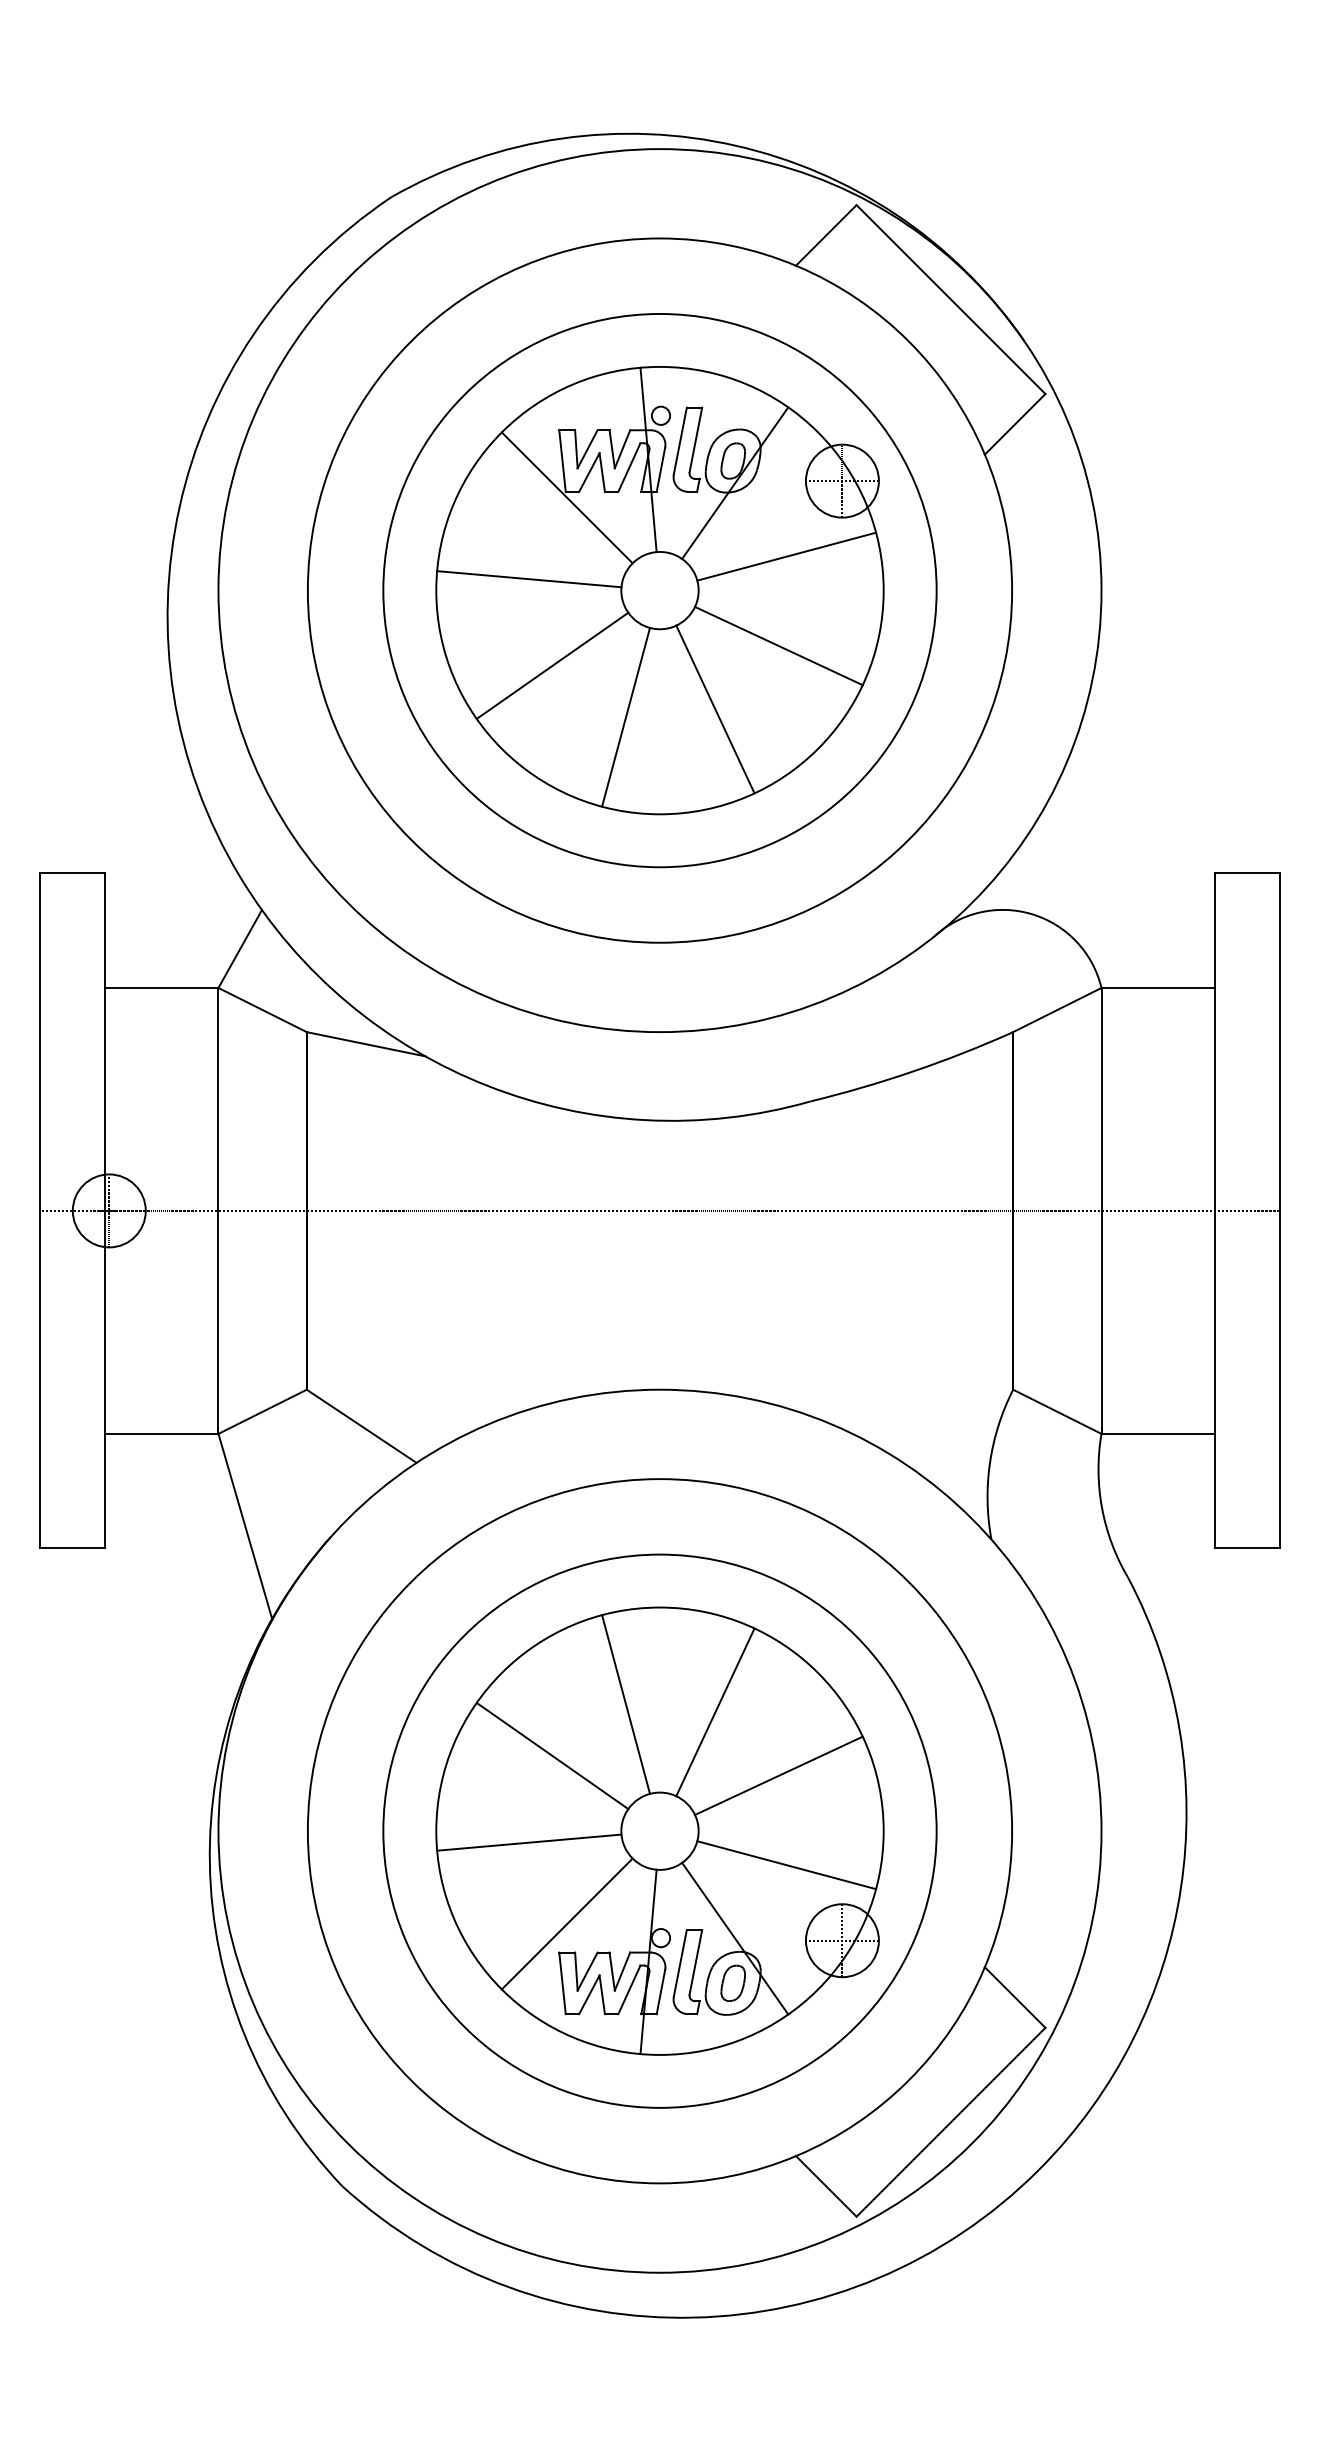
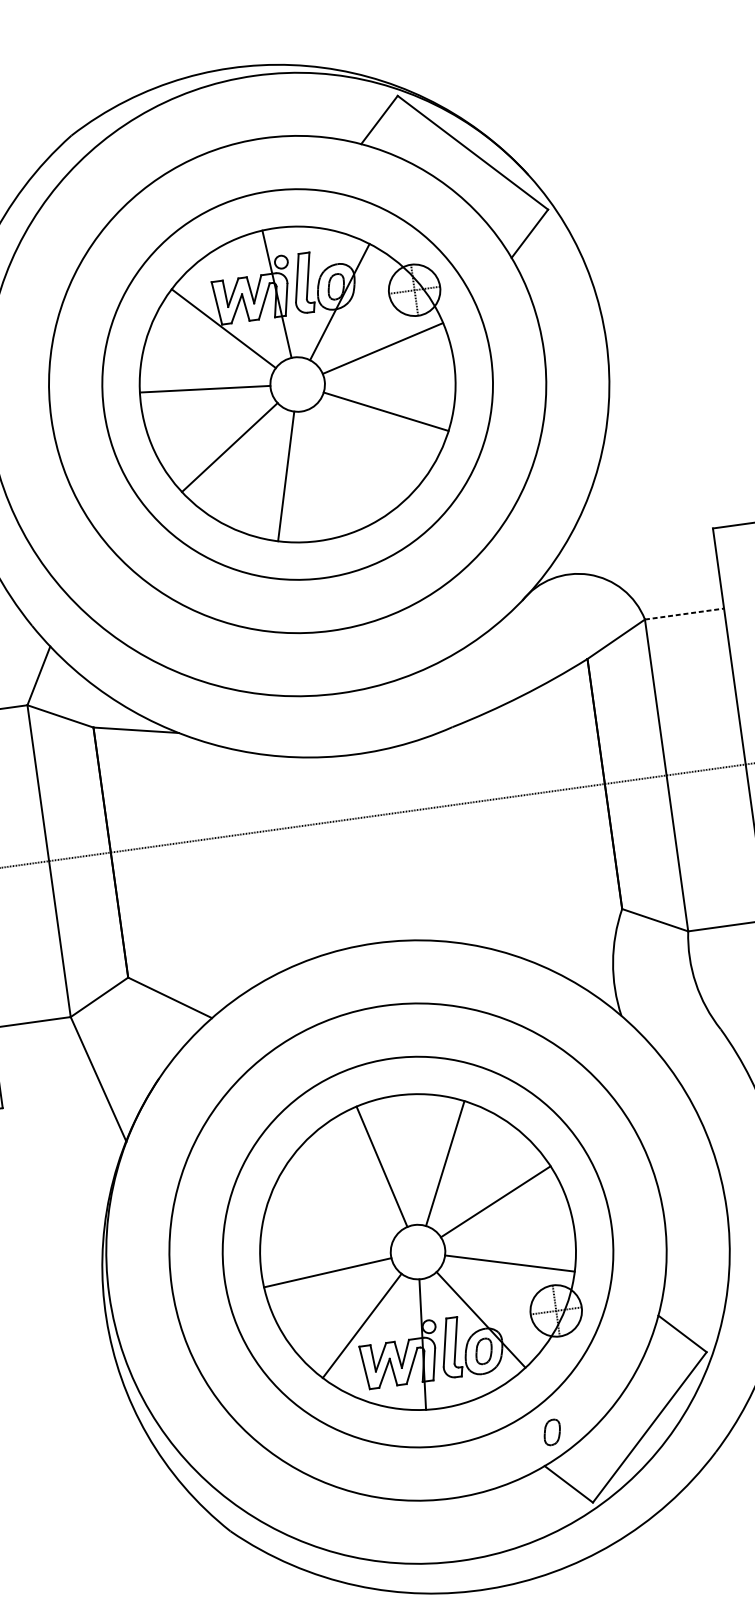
line: (715, 709) -> (348, 462), removed
line: (1158, 987) -> (684, 613), solid -> dashed
line: (552, 1755) -> (335, 1209), removed
part: (812, 2109) -> (551, 1431), added

